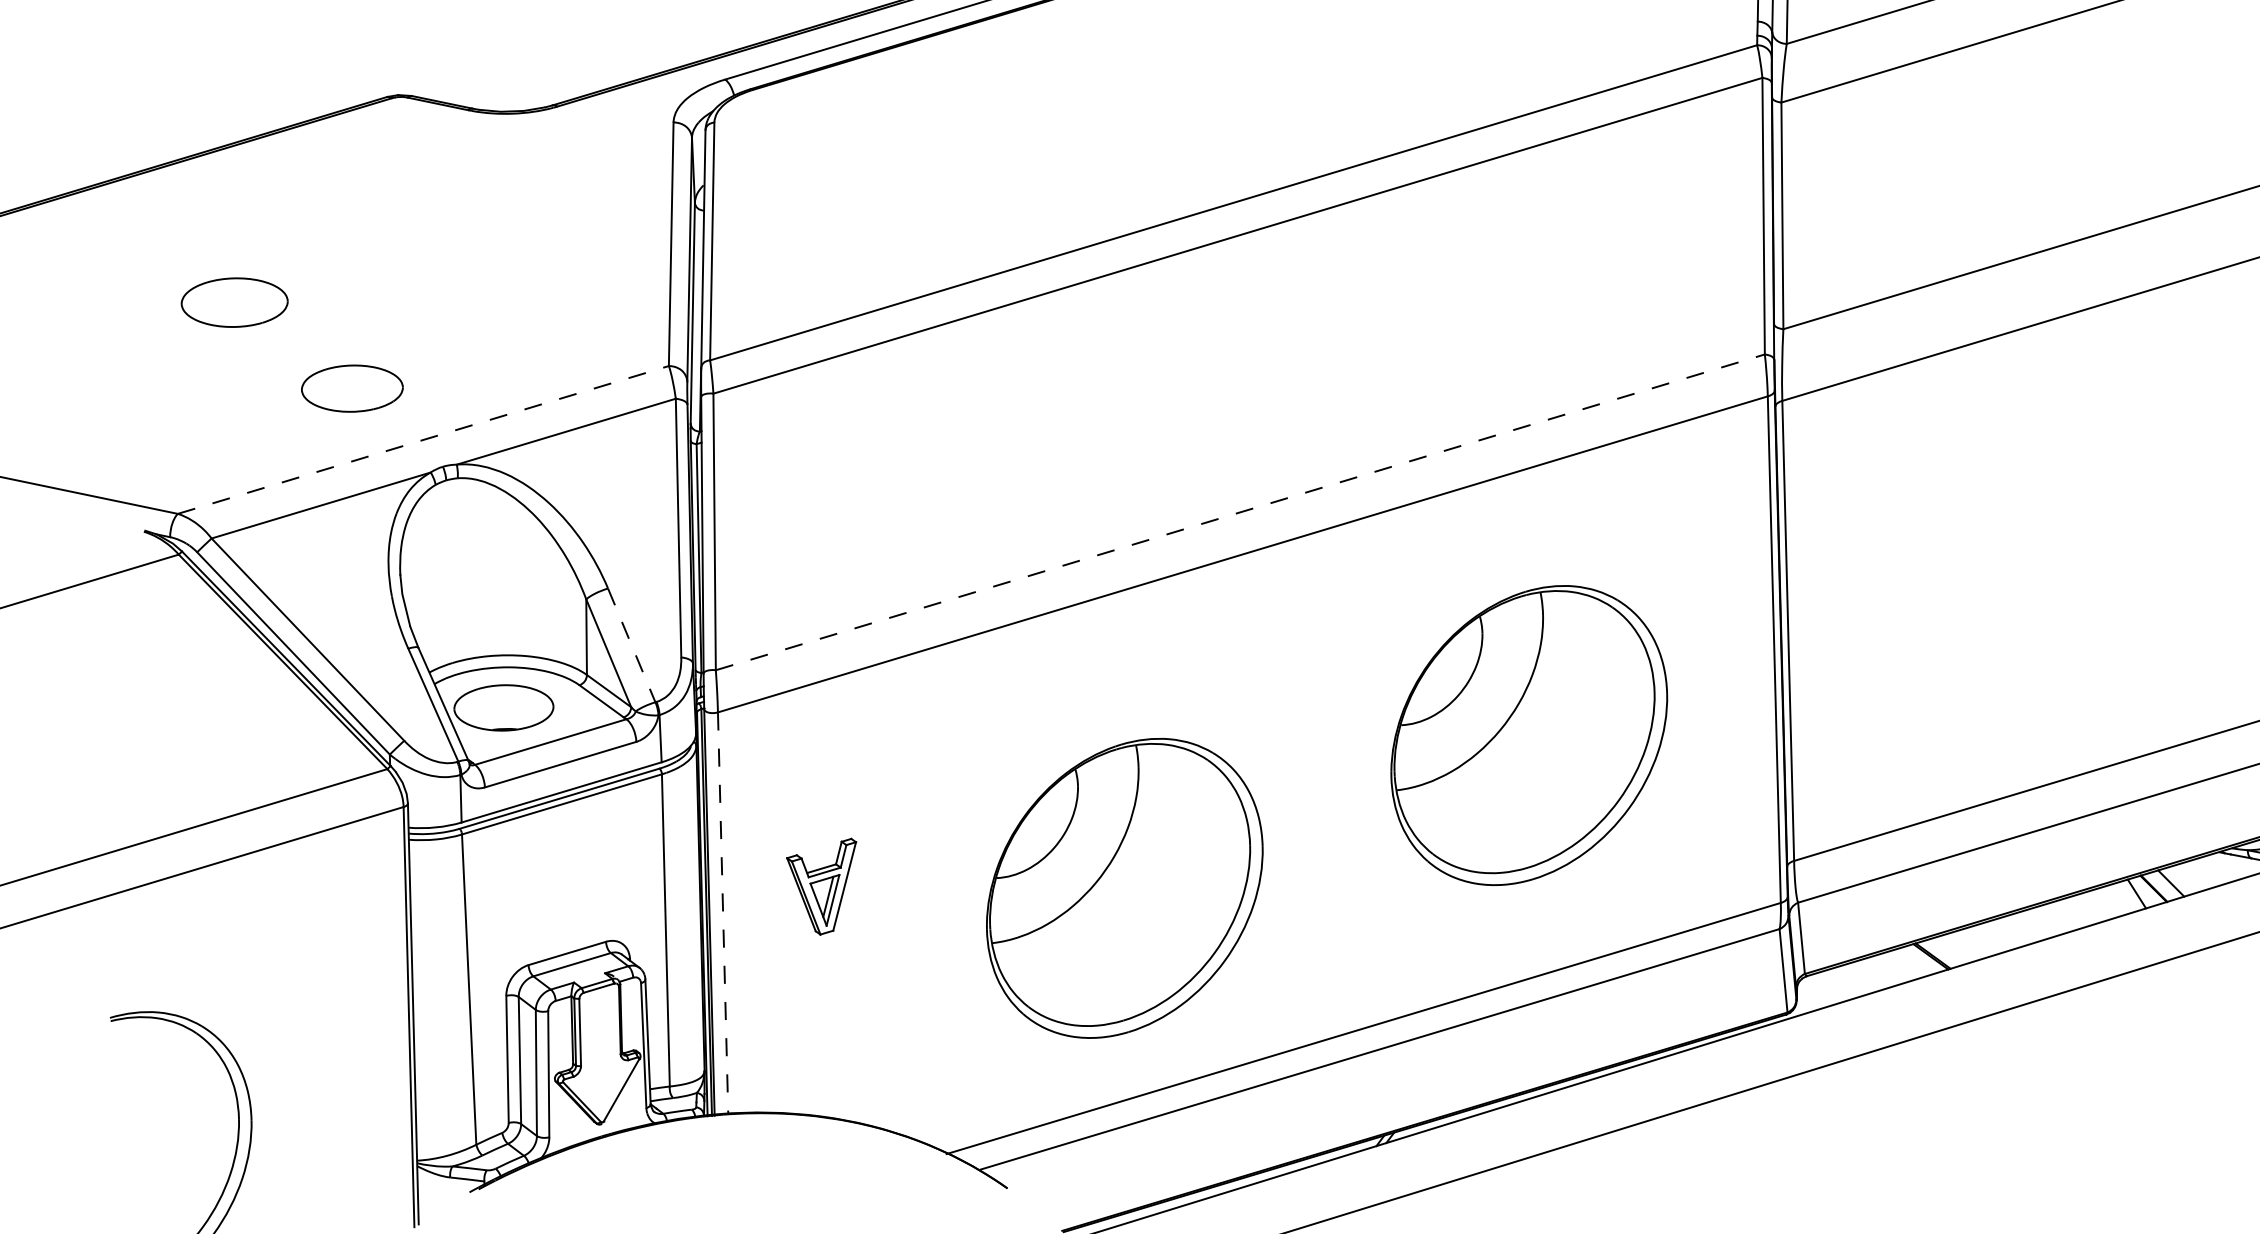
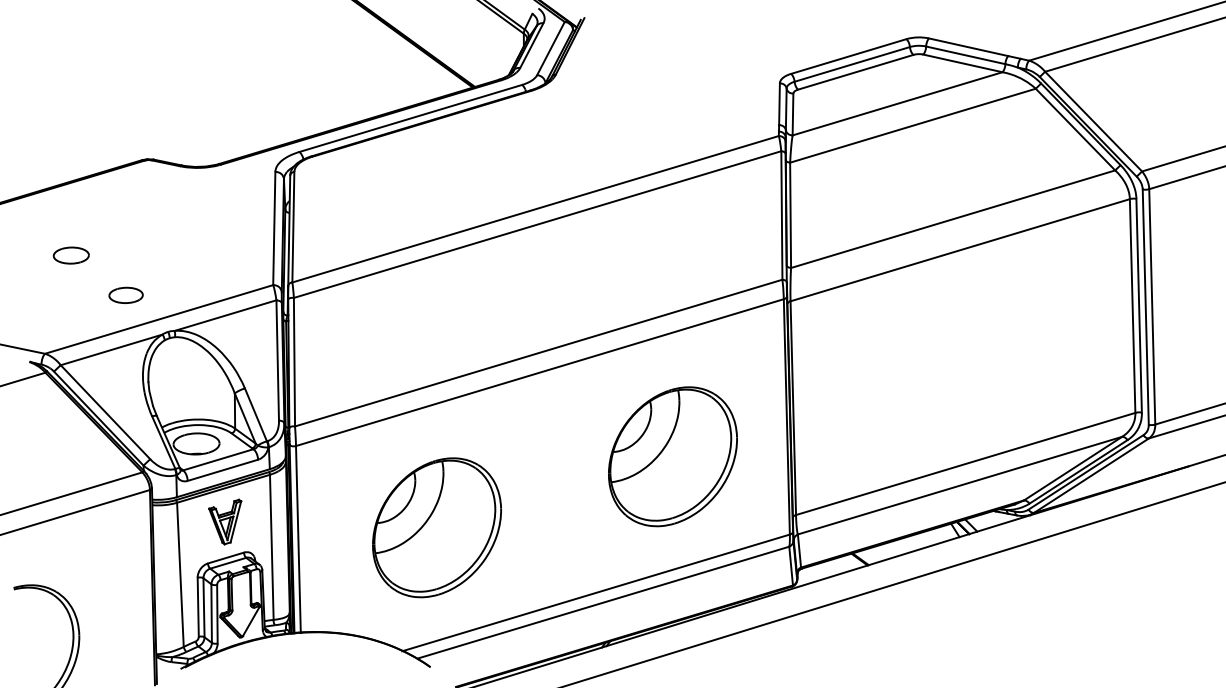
part: (232, 302) -> (70, 255), size x0.71
part: (350, 386) -> (125, 294), size x0.71
line: (424, 440) -> (159, 319), dashed -> solid
line: (1239, 513) -> (538, 353), dashed -> solid
line: (630, 644) -> (255, 414), dashed -> solid
part: (822, 885) -> (225, 521), moved
part: (1123, 887) -> (436, 527), moved
line: (723, 913) -> (298, 539), dashed -> solid

